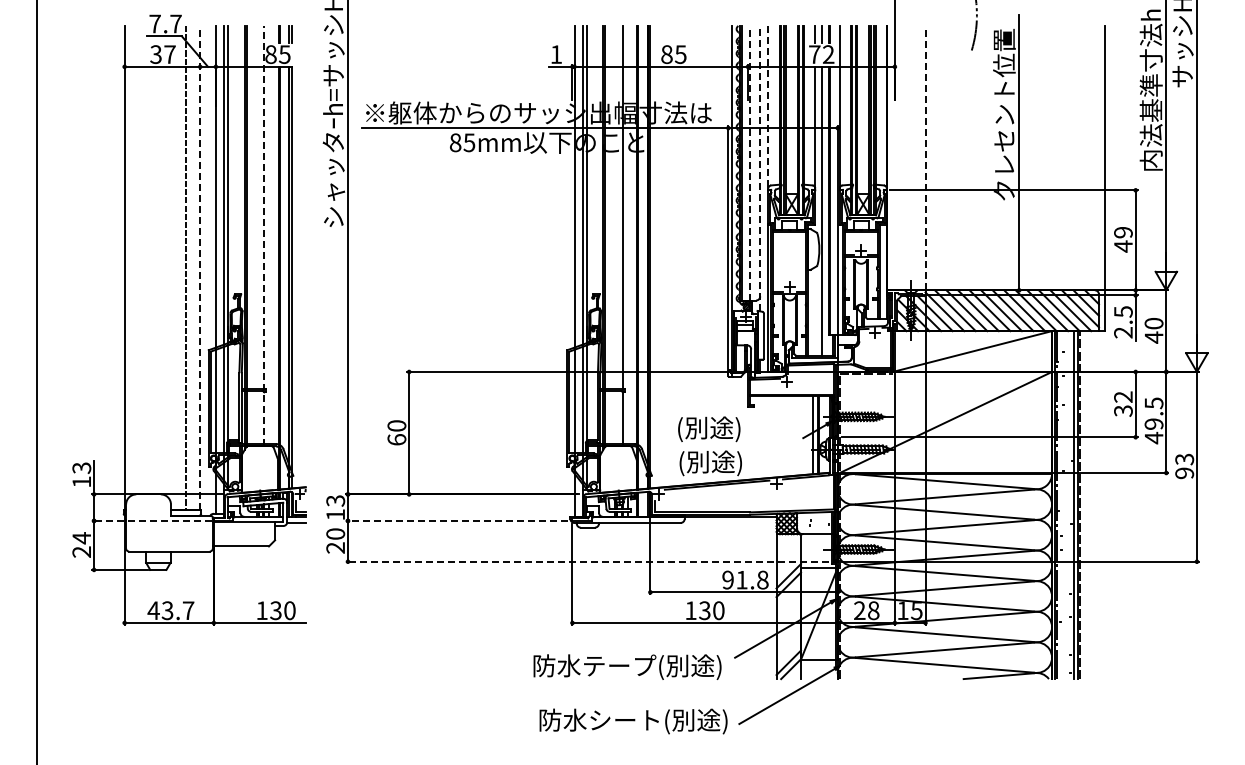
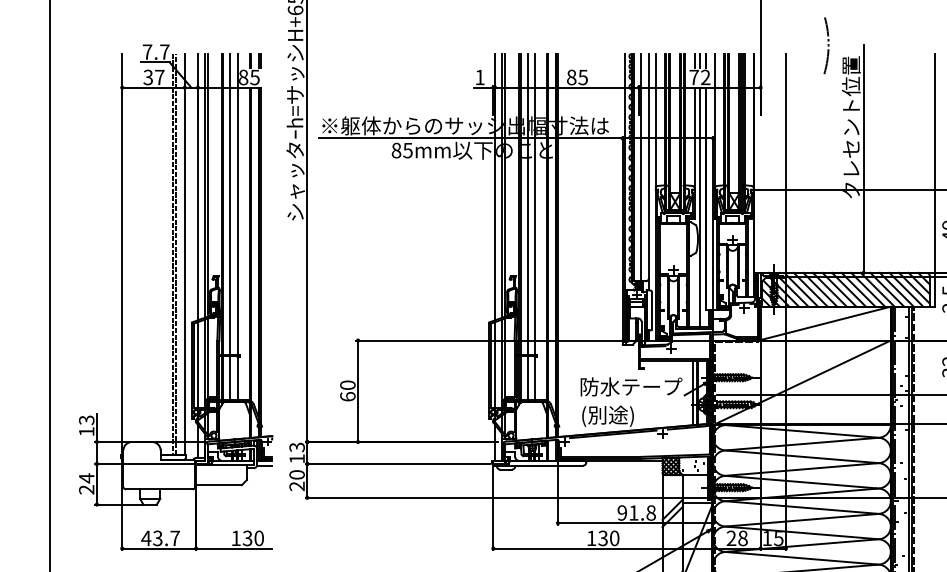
line: (768, 107) -> (655, 121), dashed -> solid
line: (925, 157) -> (785, 162), dashed -> solid
line: (750, 162) -> (640, 166), dashed -> solid
line: (760, 168) -> (649, 171), dashed -> solid
line: (264, 235) -> (238, 227), dashed -> solid
line: (255, 236) -> (230, 228), added
line: (613, 236) -> (527, 228), added
line: (189, 267) -> (175, 253), added
line: (200, 267) -> (185, 253), dashed -> solid
text: (738, 429) -> (630, 388), (別途) -> 防水テープ
line: (151, 520) -> (144, 463), dashed -> solid
line: (456, 520) -> (397, 463), dashed -> solid
line: (587, 561) -> (505, 497), dashed -> solid

